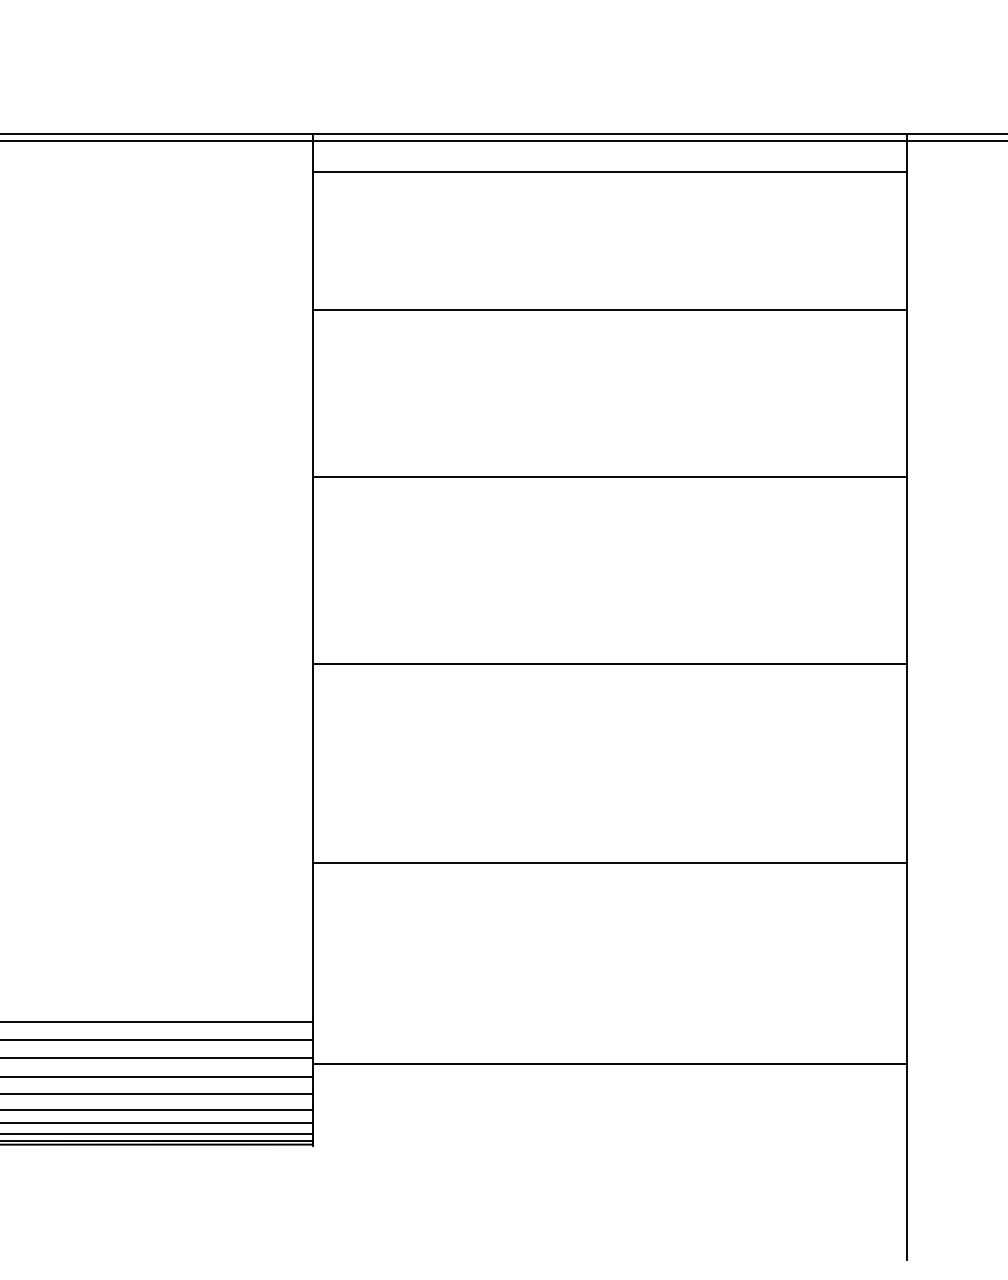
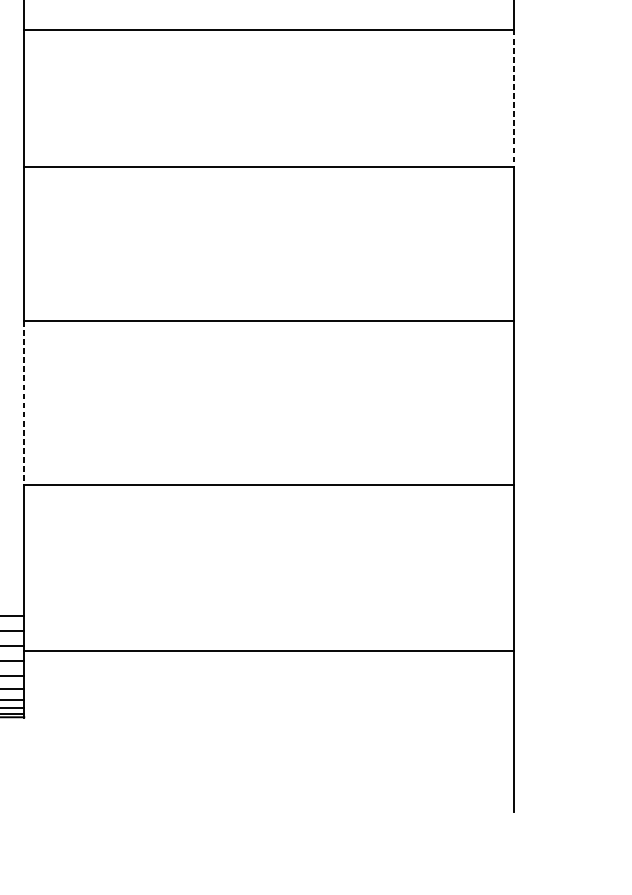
line: (907, 393) -> (514, 98), solid -> dashed
line: (312, 763) -> (24, 403), solid -> dashed

